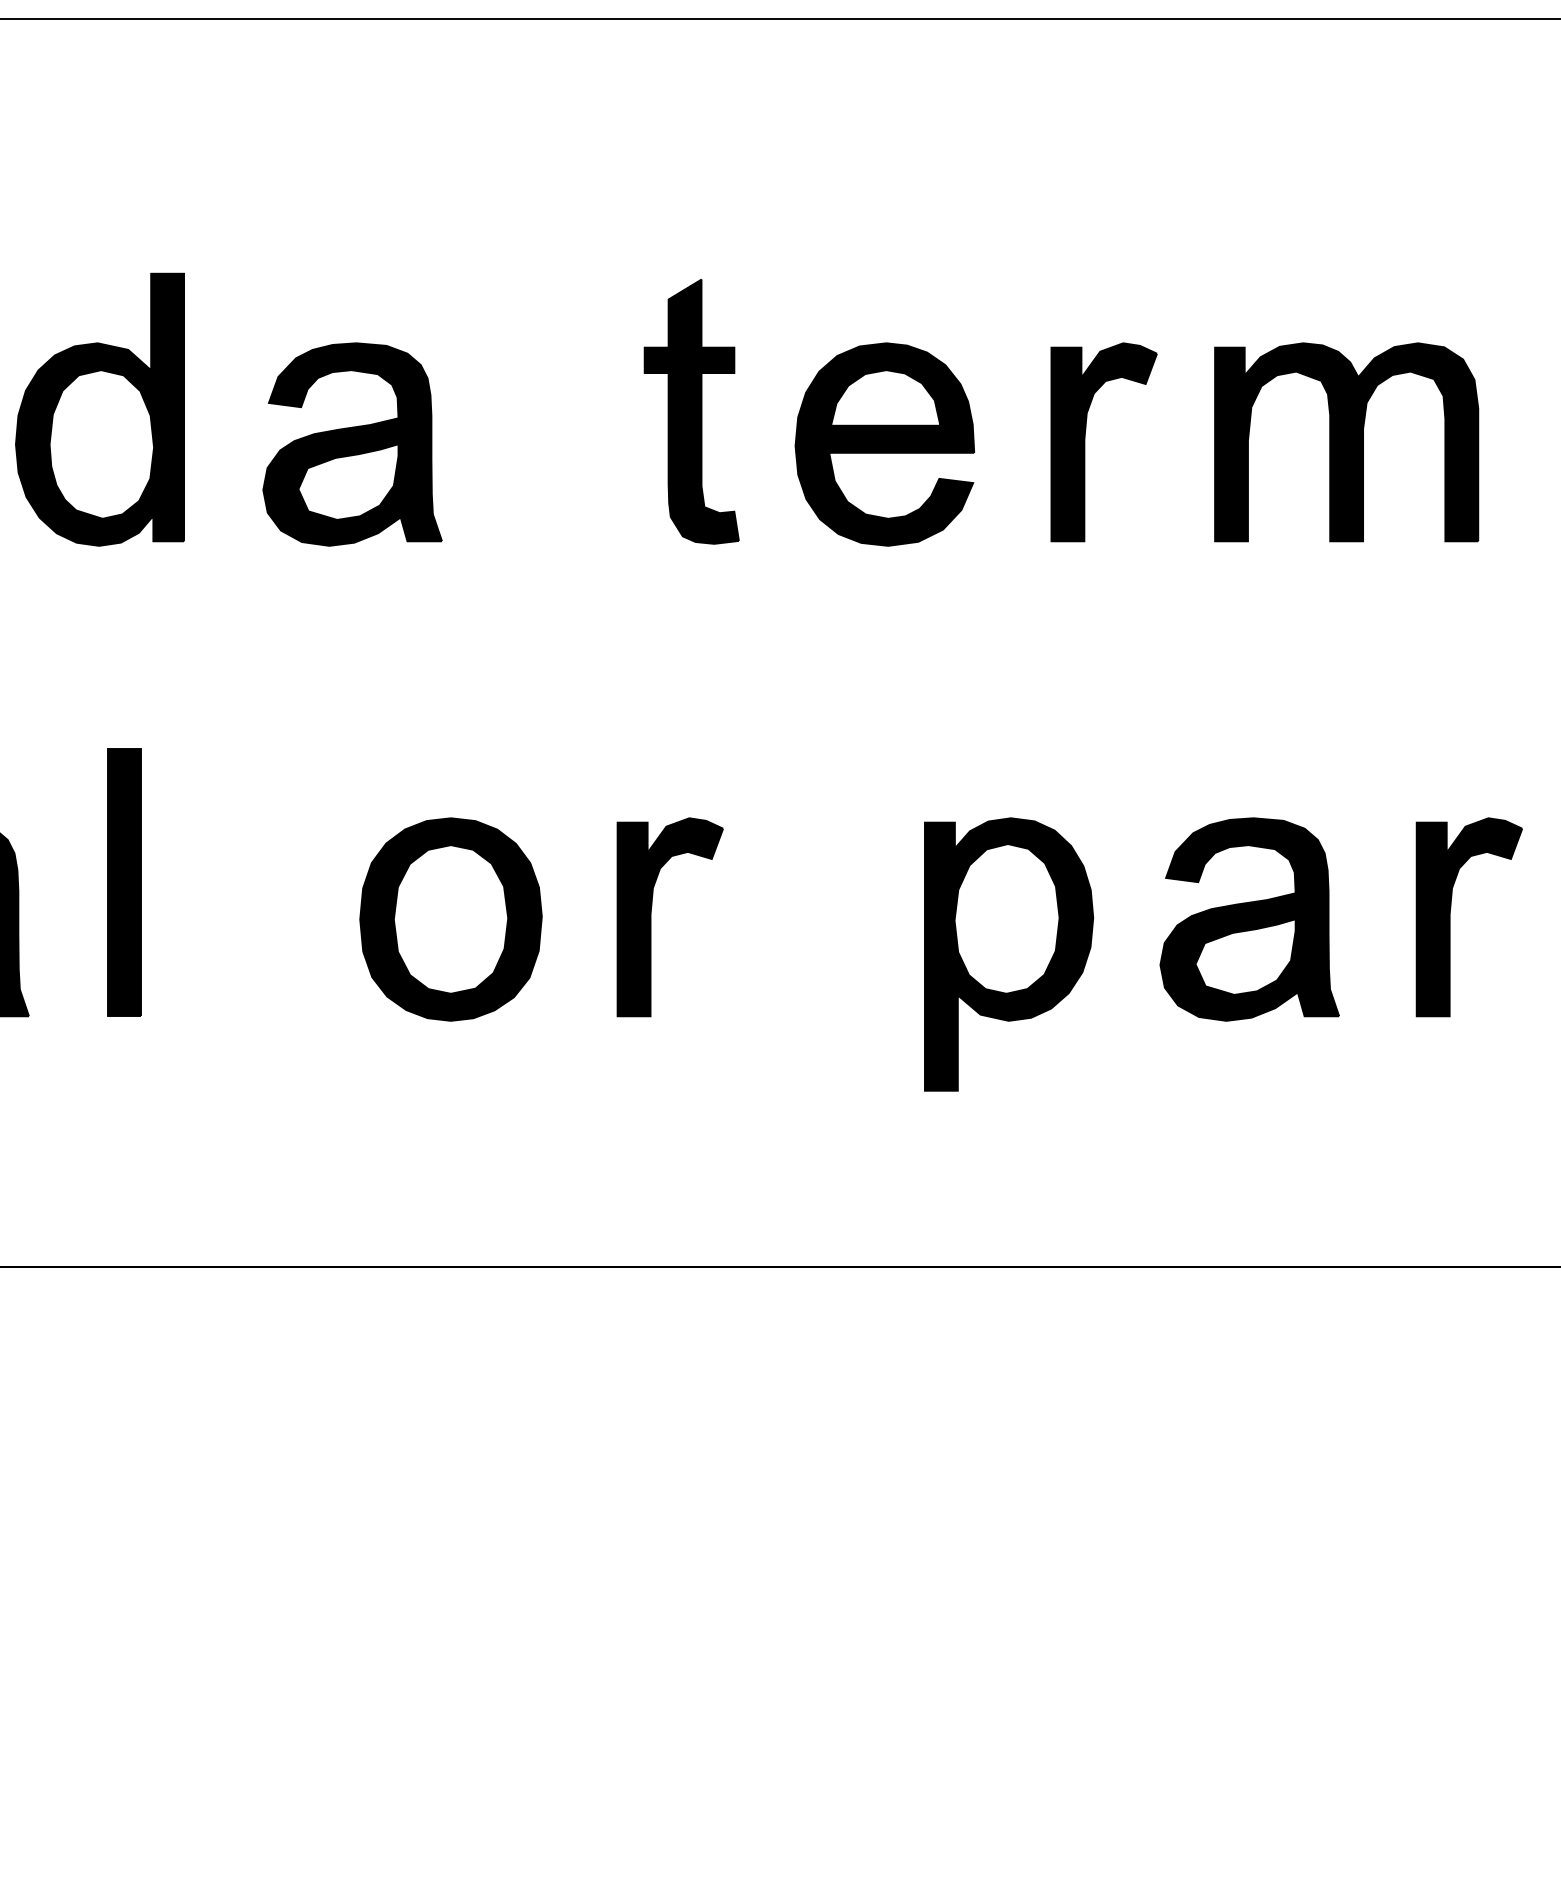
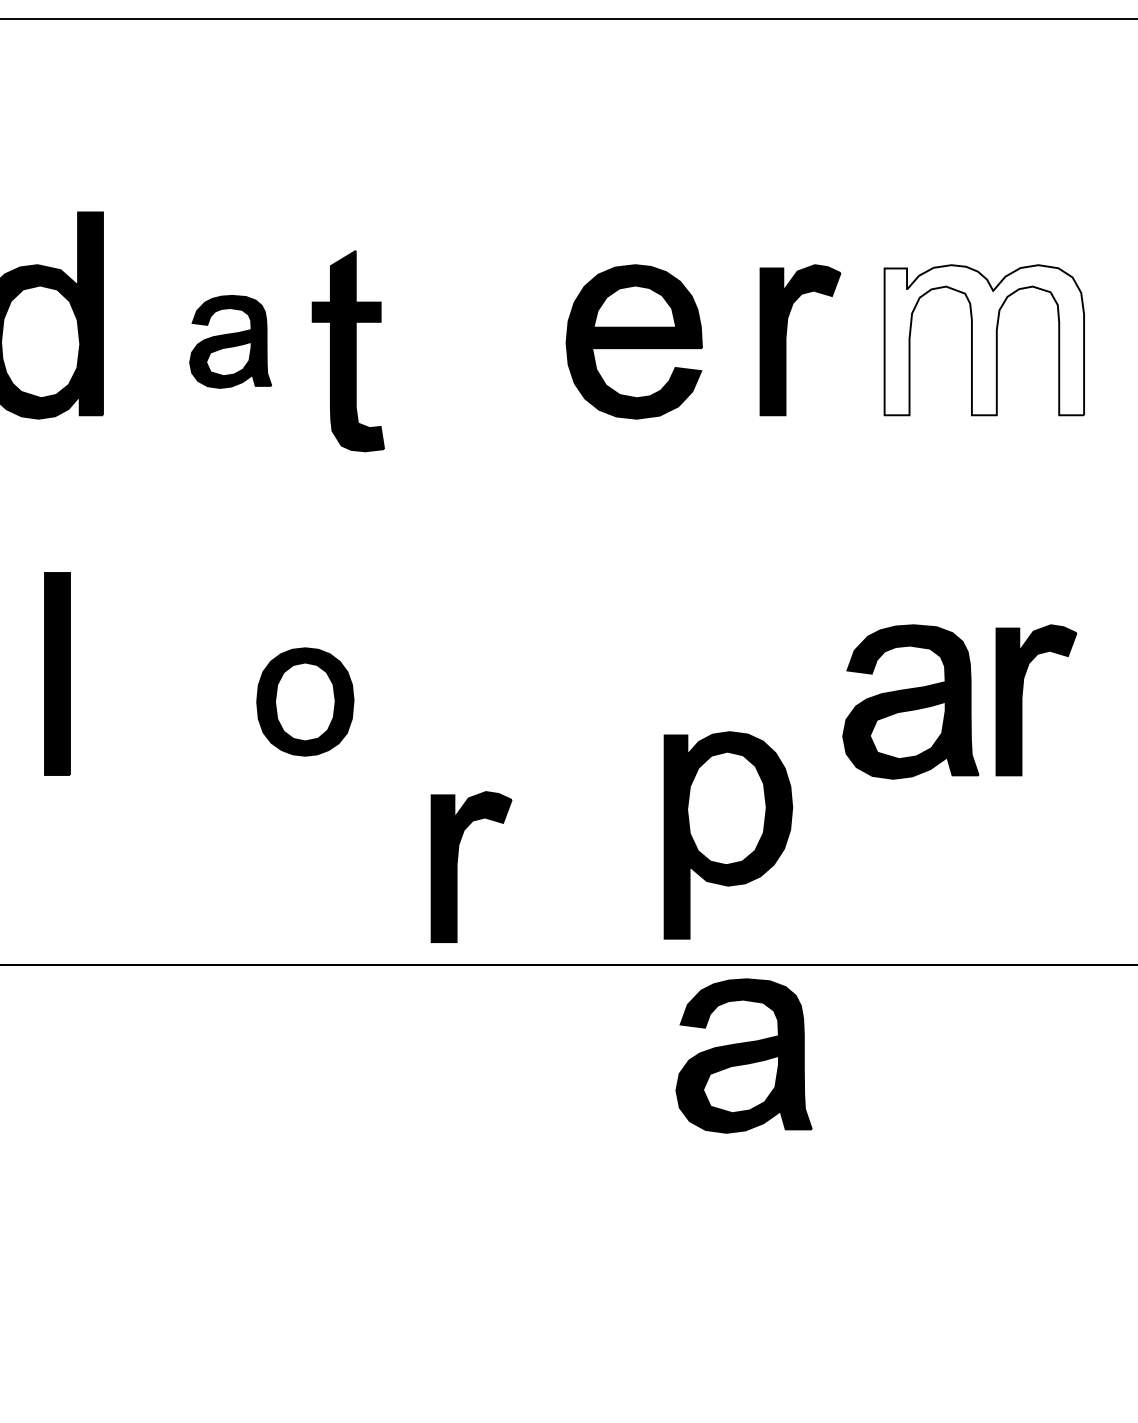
part: (691, 411) -> (348, 350), moved
fill: (1346, 442) -> (984, 340), removed
part: (352, 444) -> (230, 341), size x0.6
part: (651, 917) -> (457, 867), moved
part: (1450, 917) -> (1022, 700), moved
part: (450, 919) -> (304, 701), size x0.7
part: (1009, 954) -> (728, 835), moved
part: (1029, 1386) -> (743, 1056), added

